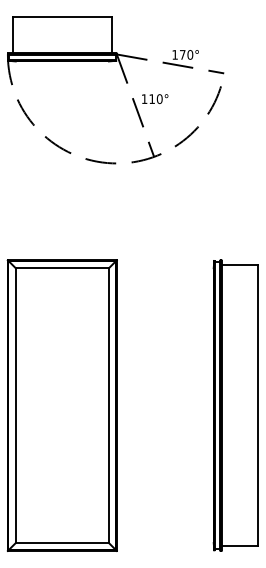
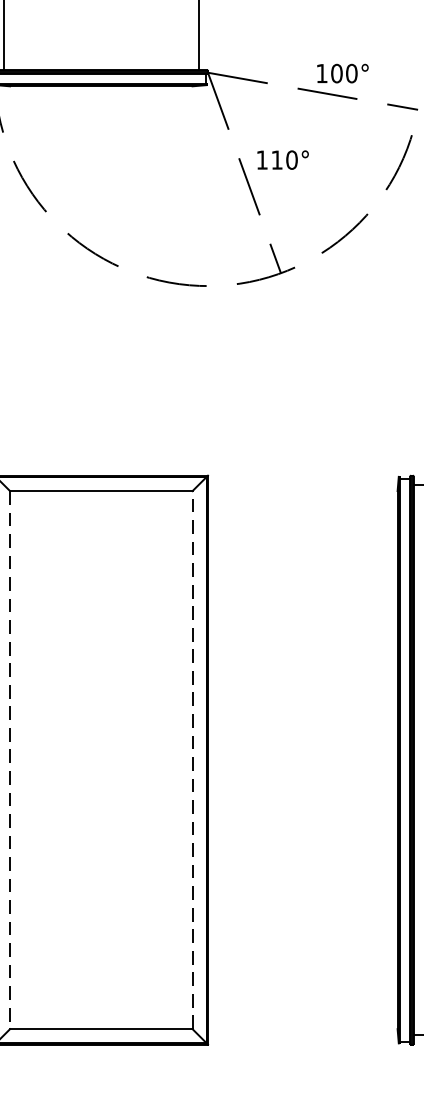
text: (182, 54) -> (336, 72), 170° -> 100°
line: (108, 405) -> (191, 759), solid -> dashed
line: (15, 406) -> (9, 761), solid -> dashed

